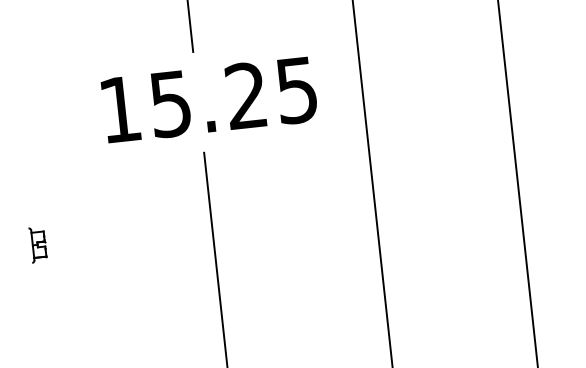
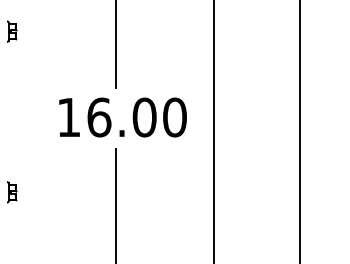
text: (232, 97) -> (136, 117), 15.25 -> 16.00

